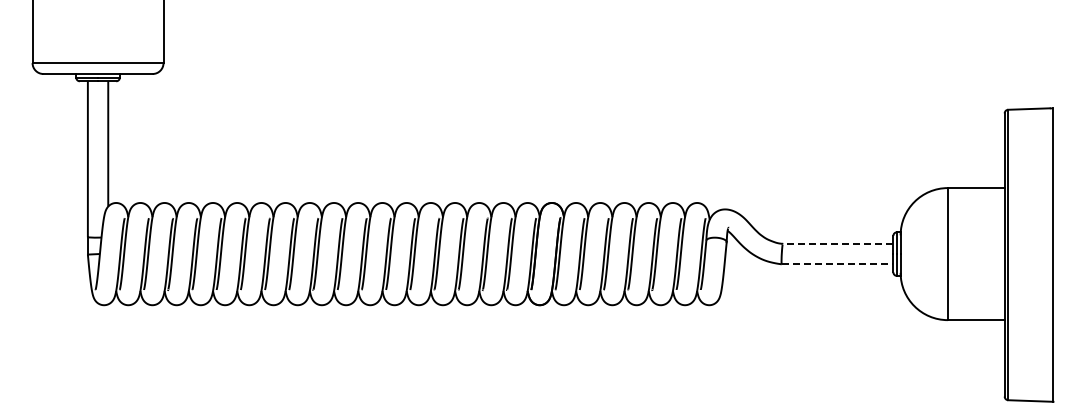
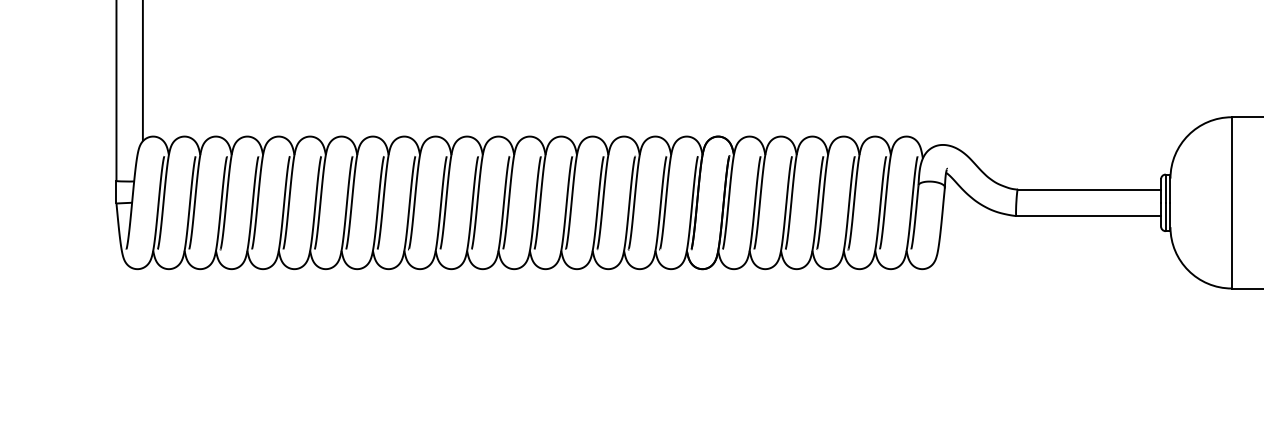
line: (837, 243) -> (1088, 189), dashed -> solid
line: (837, 264) -> (1088, 216), dashed -> solid

